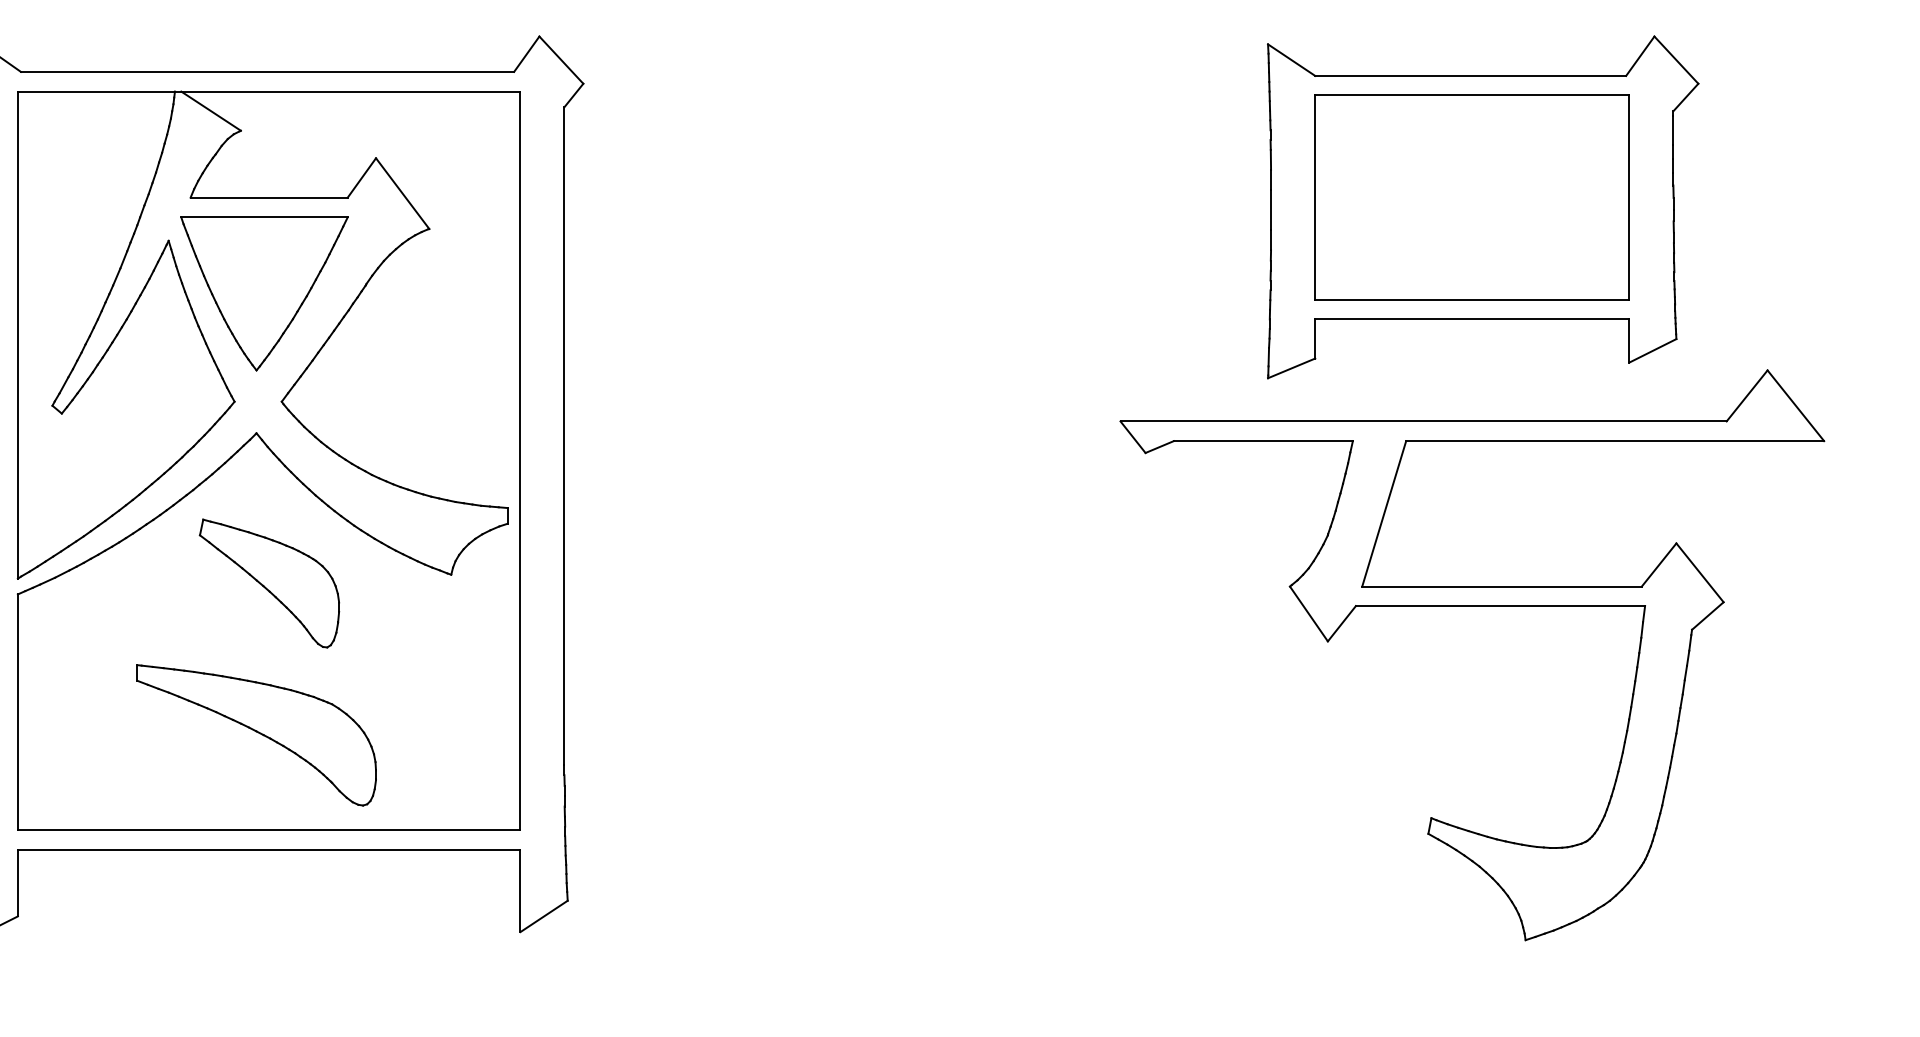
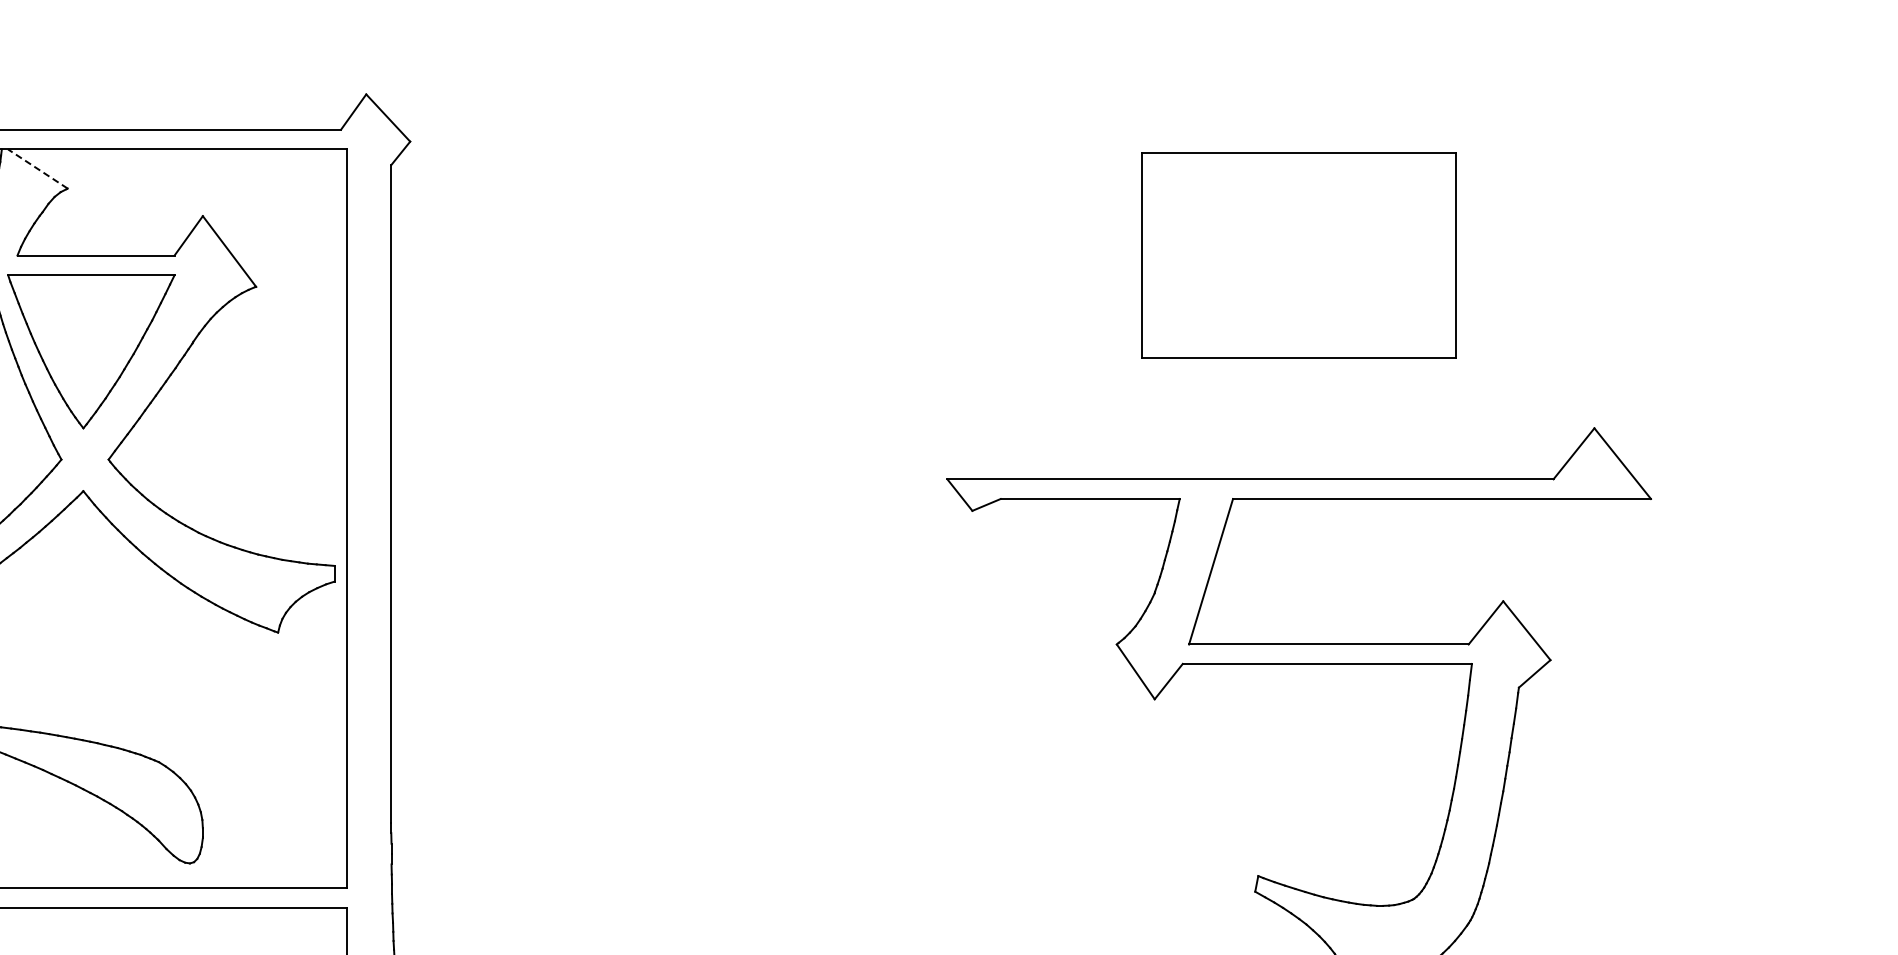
line: (211, 111) -> (38, 169), solid -> dashed
part: (1483, 207) -> (1310, 265), removed
part: (269, 583) -> (96, 641), removed

